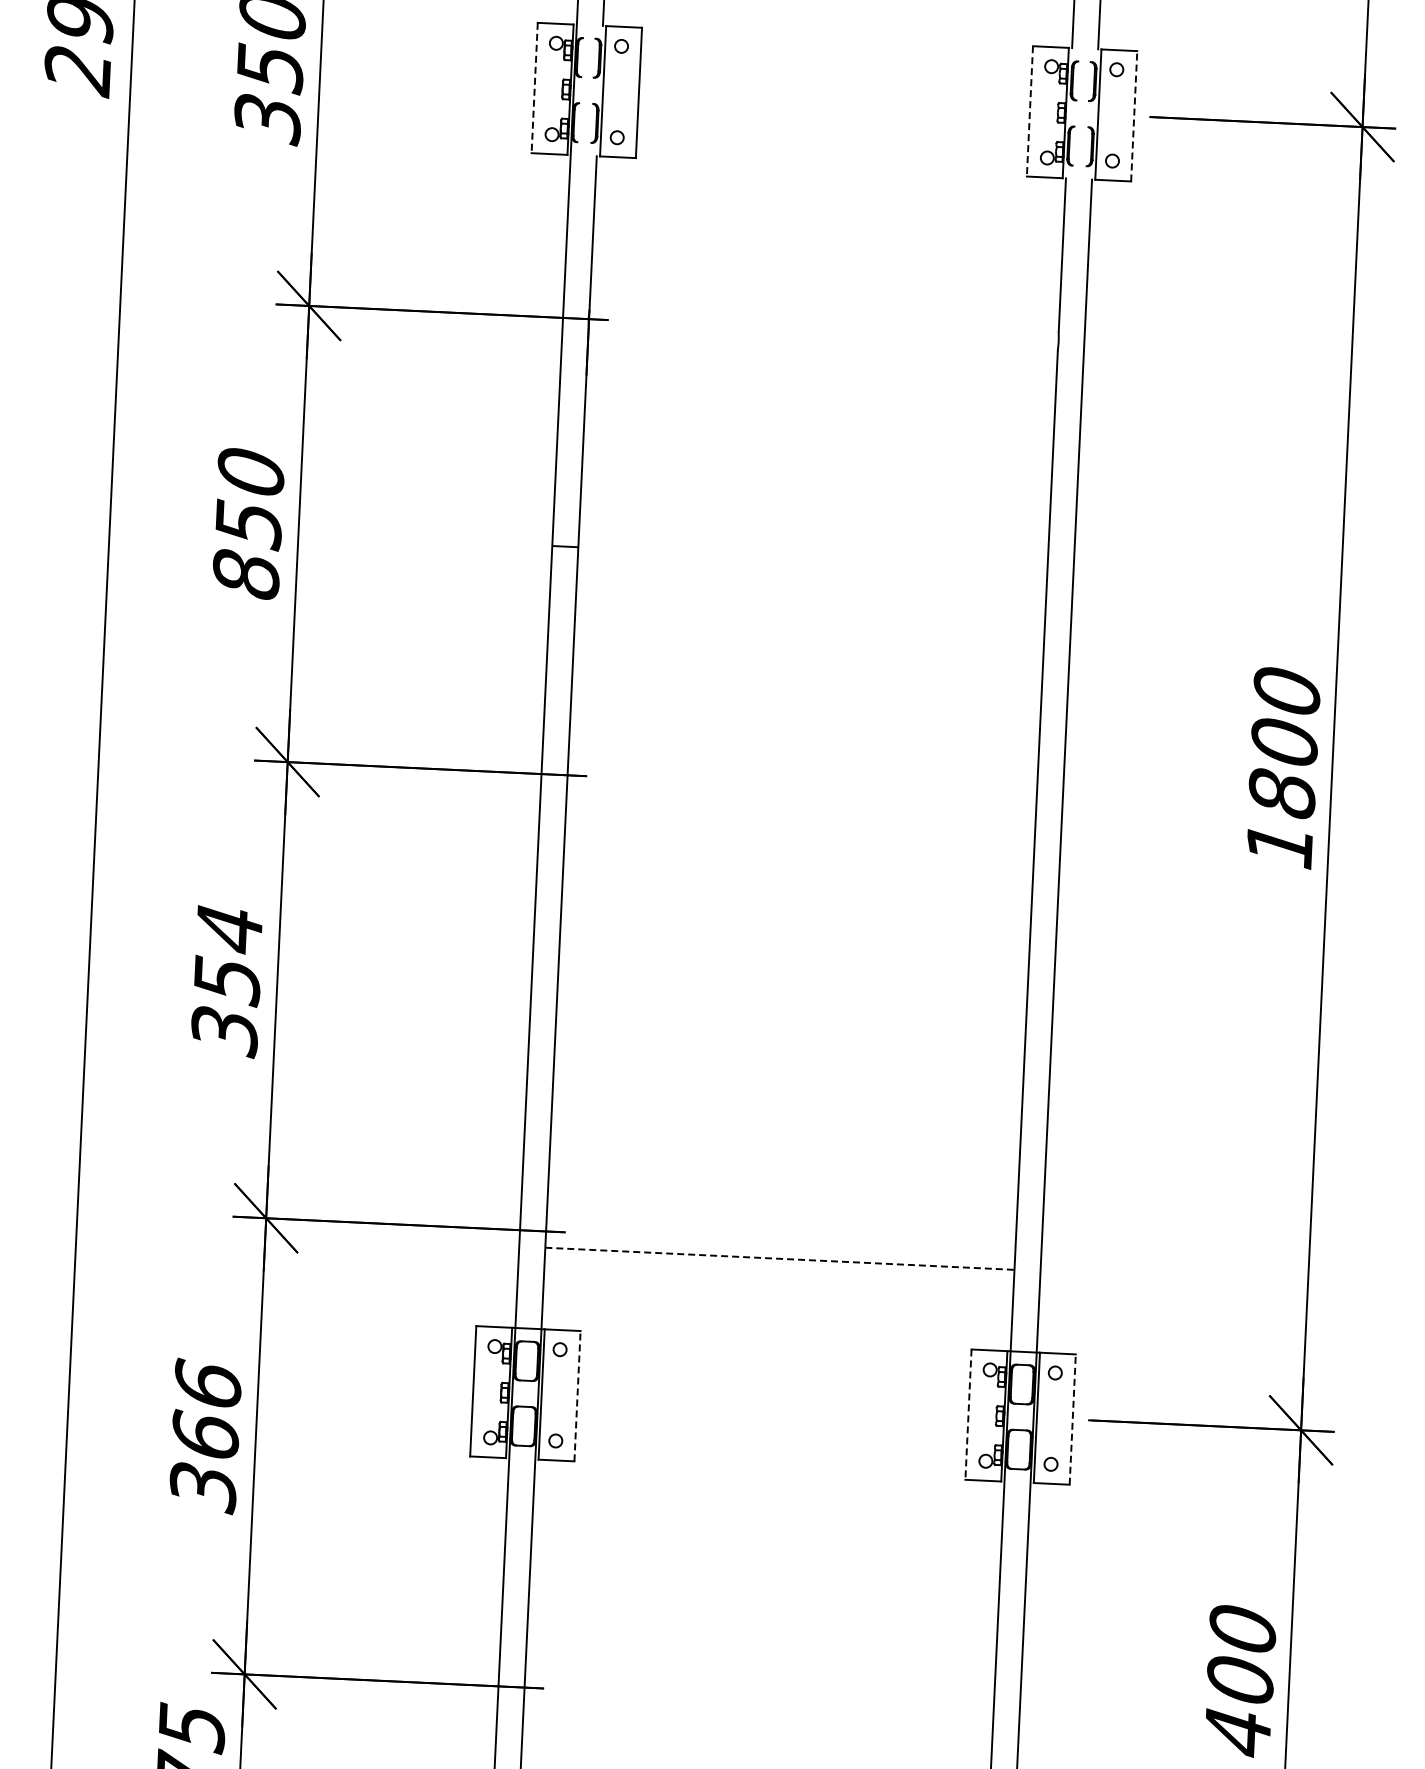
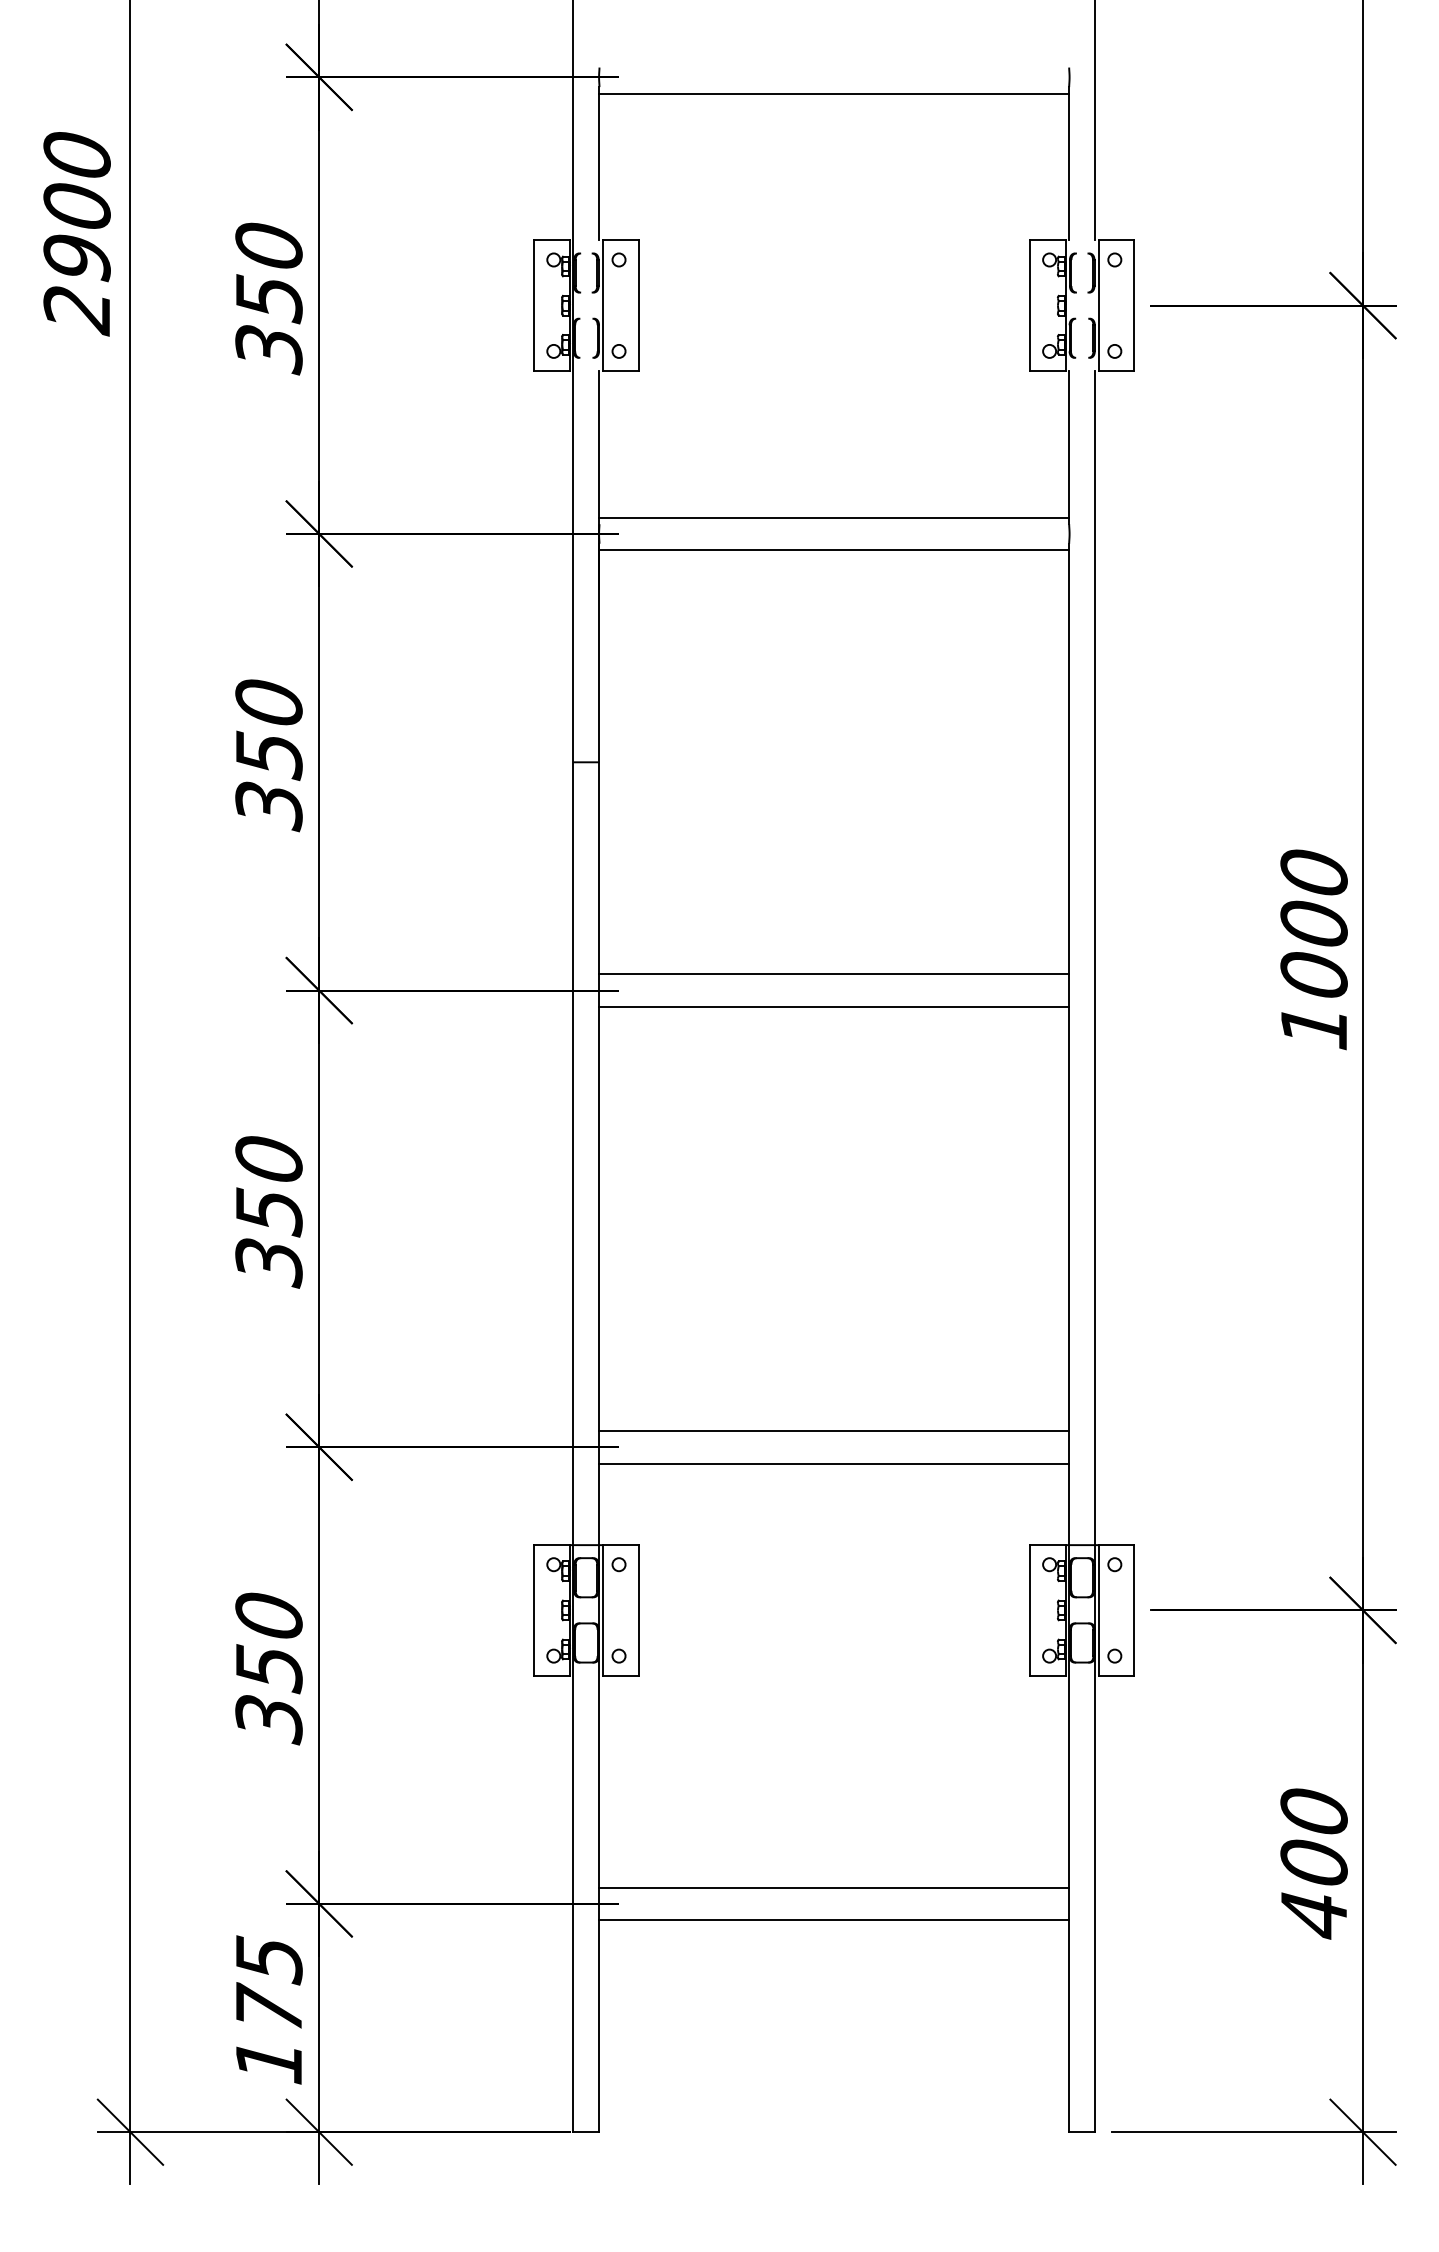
line: (534, 88) -> (534, 306), dashed -> solid
line: (1030, 112) -> (1030, 306), dashed -> solid
line: (1134, 116) -> (1134, 305), dashed -> solid
line: (824, 313) -> (834, 517), added
line: (823, 346) -> (834, 550), added
text: (245, 575) -> (268, 806), 850 -> 350
line: (803, 770) -> (834, 974), added
text: (1281, 793) -> (1313, 975), 1800 -> 1000
line: (801, 802) -> (834, 1006), added
text: (228, 929) -> (268, 1160), 354 -> 350
line: (781, 1225) -> (834, 1430), added
line: (780, 1258) -> (834, 1463), dashed -> solid
line: (577, 1395) -> (638, 1609), dashed -> solid
text: (206, 1410) -> (268, 1642), 366 -> 350
line: (968, 1414) -> (1030, 1610), dashed -> solid
line: (1072, 1418) -> (1134, 1609), dashed -> solid
line: (760, 1682) -> (834, 1887), added
line: (758, 1715) -> (834, 1920), added

